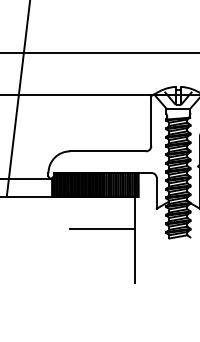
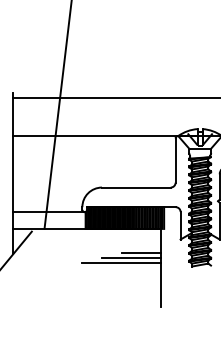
line: (112, 224) -> (140, 253), added
line: (91, 235) -> (121, 263), added

